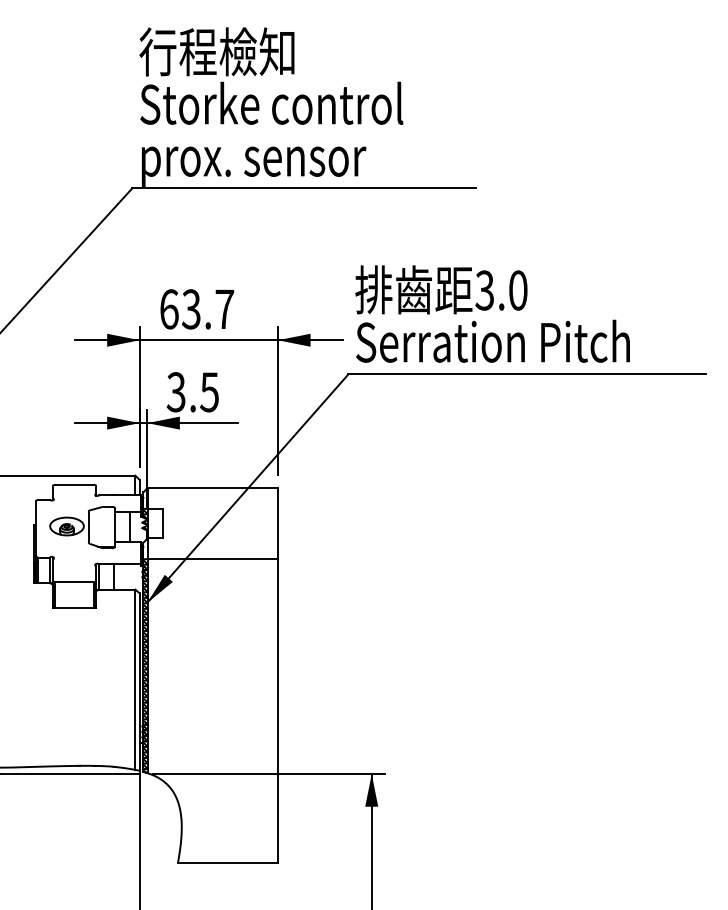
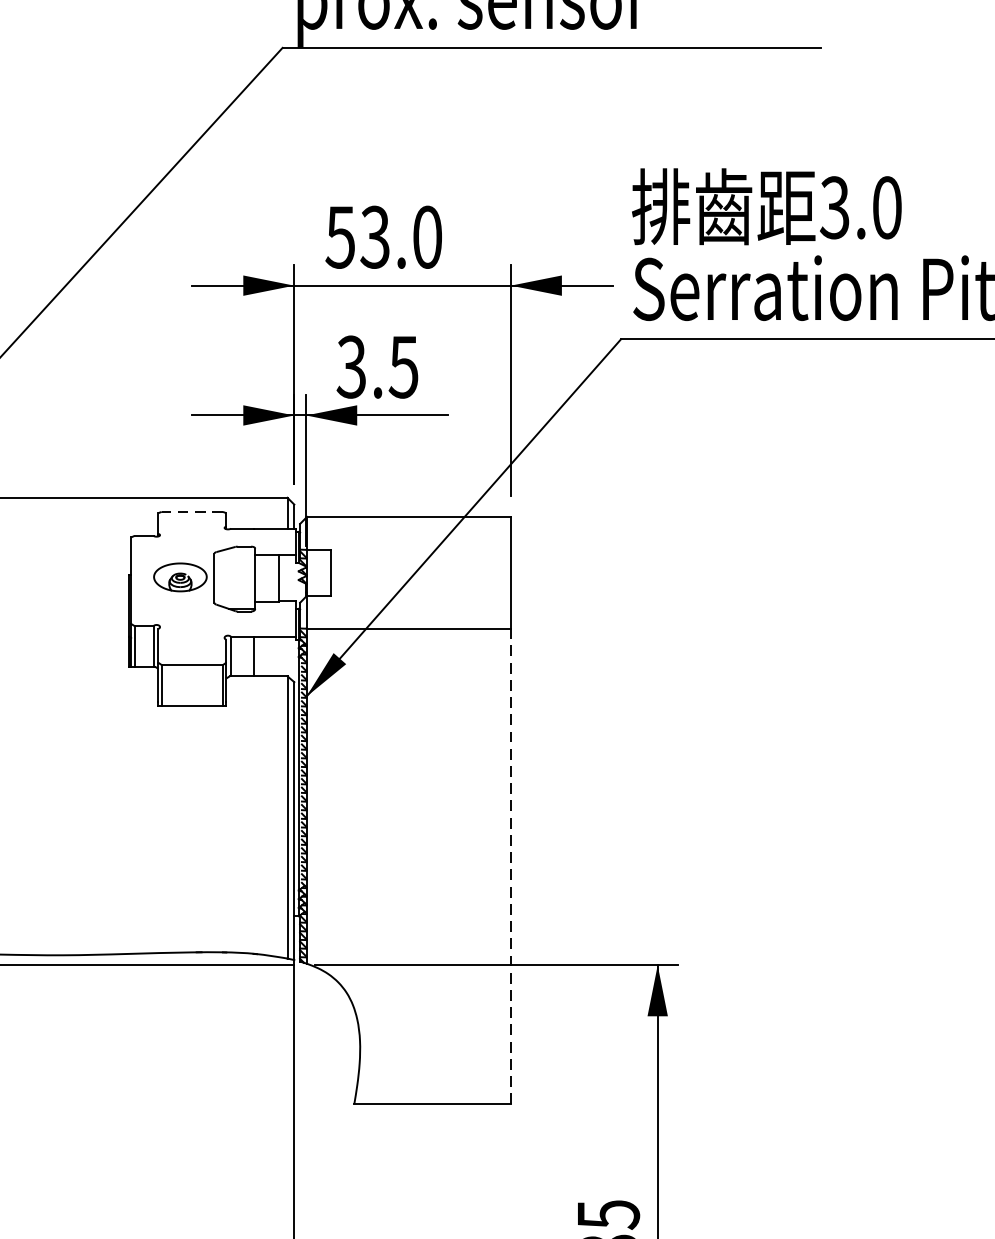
text: (196, 309) -> (383, 237), 63.7 -> 53.0
line: (74, 484) -> (192, 511), solid -> dashed
line: (278, 711) -> (511, 867), solid -> dashed

